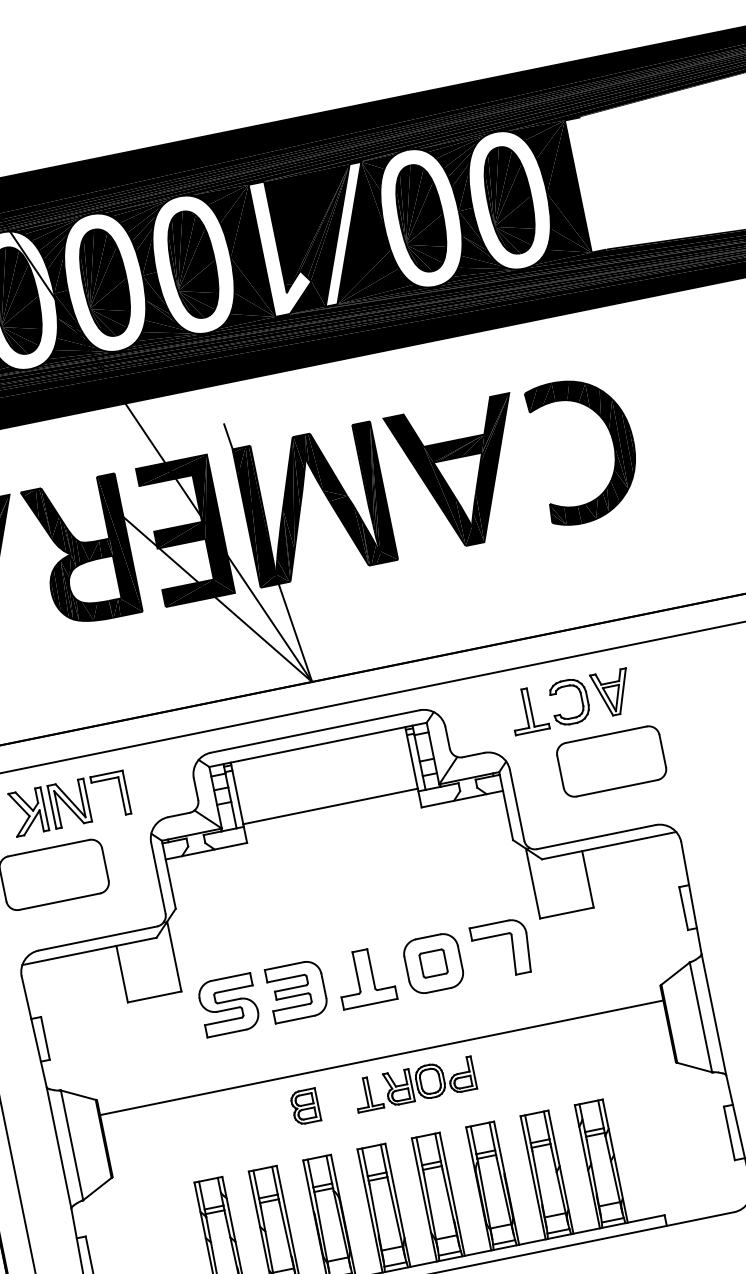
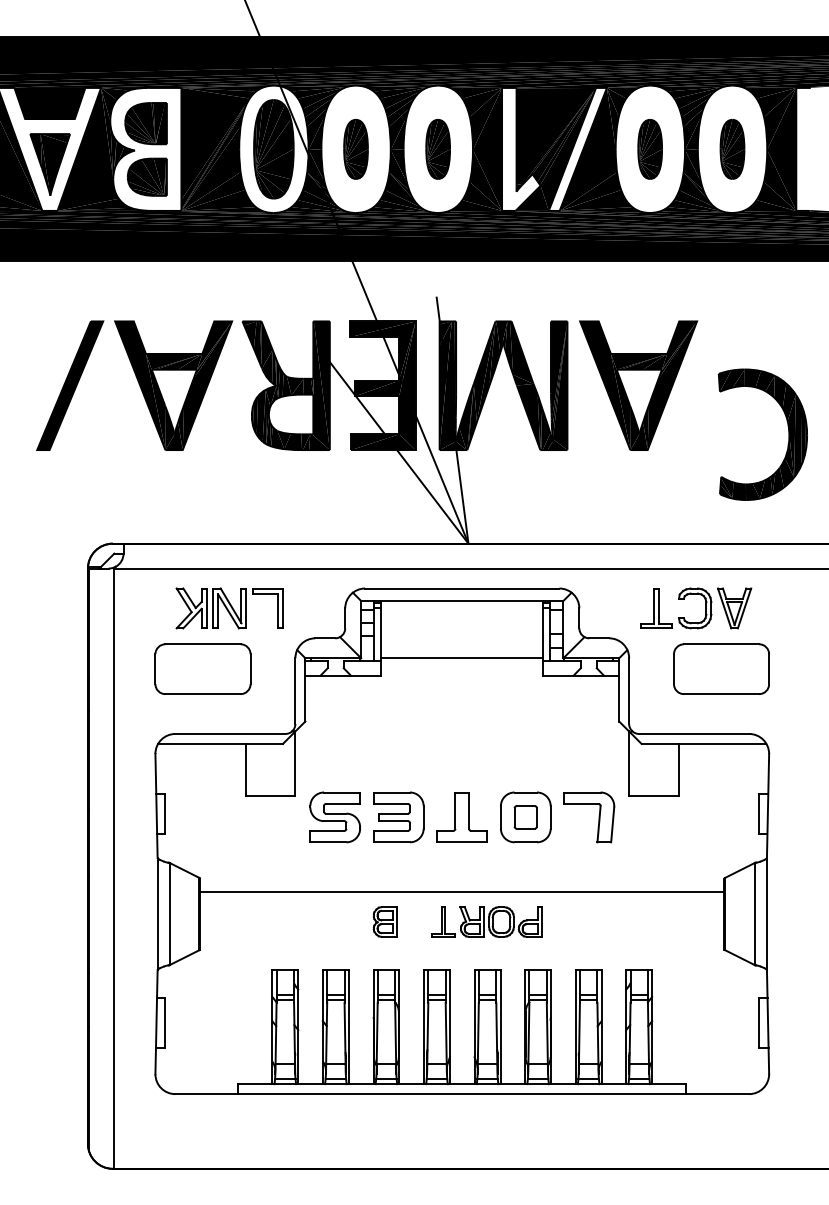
part: (509, 200) -> (732, 149), size x0.6
part: (420, 218) -> (649, 149), size x0.6
part: (192, 265) -> (437, 149), size x0.6
part: (104, 283) -> (355, 149), size x0.6
part: (612, 443) -> (788, 434), moved

